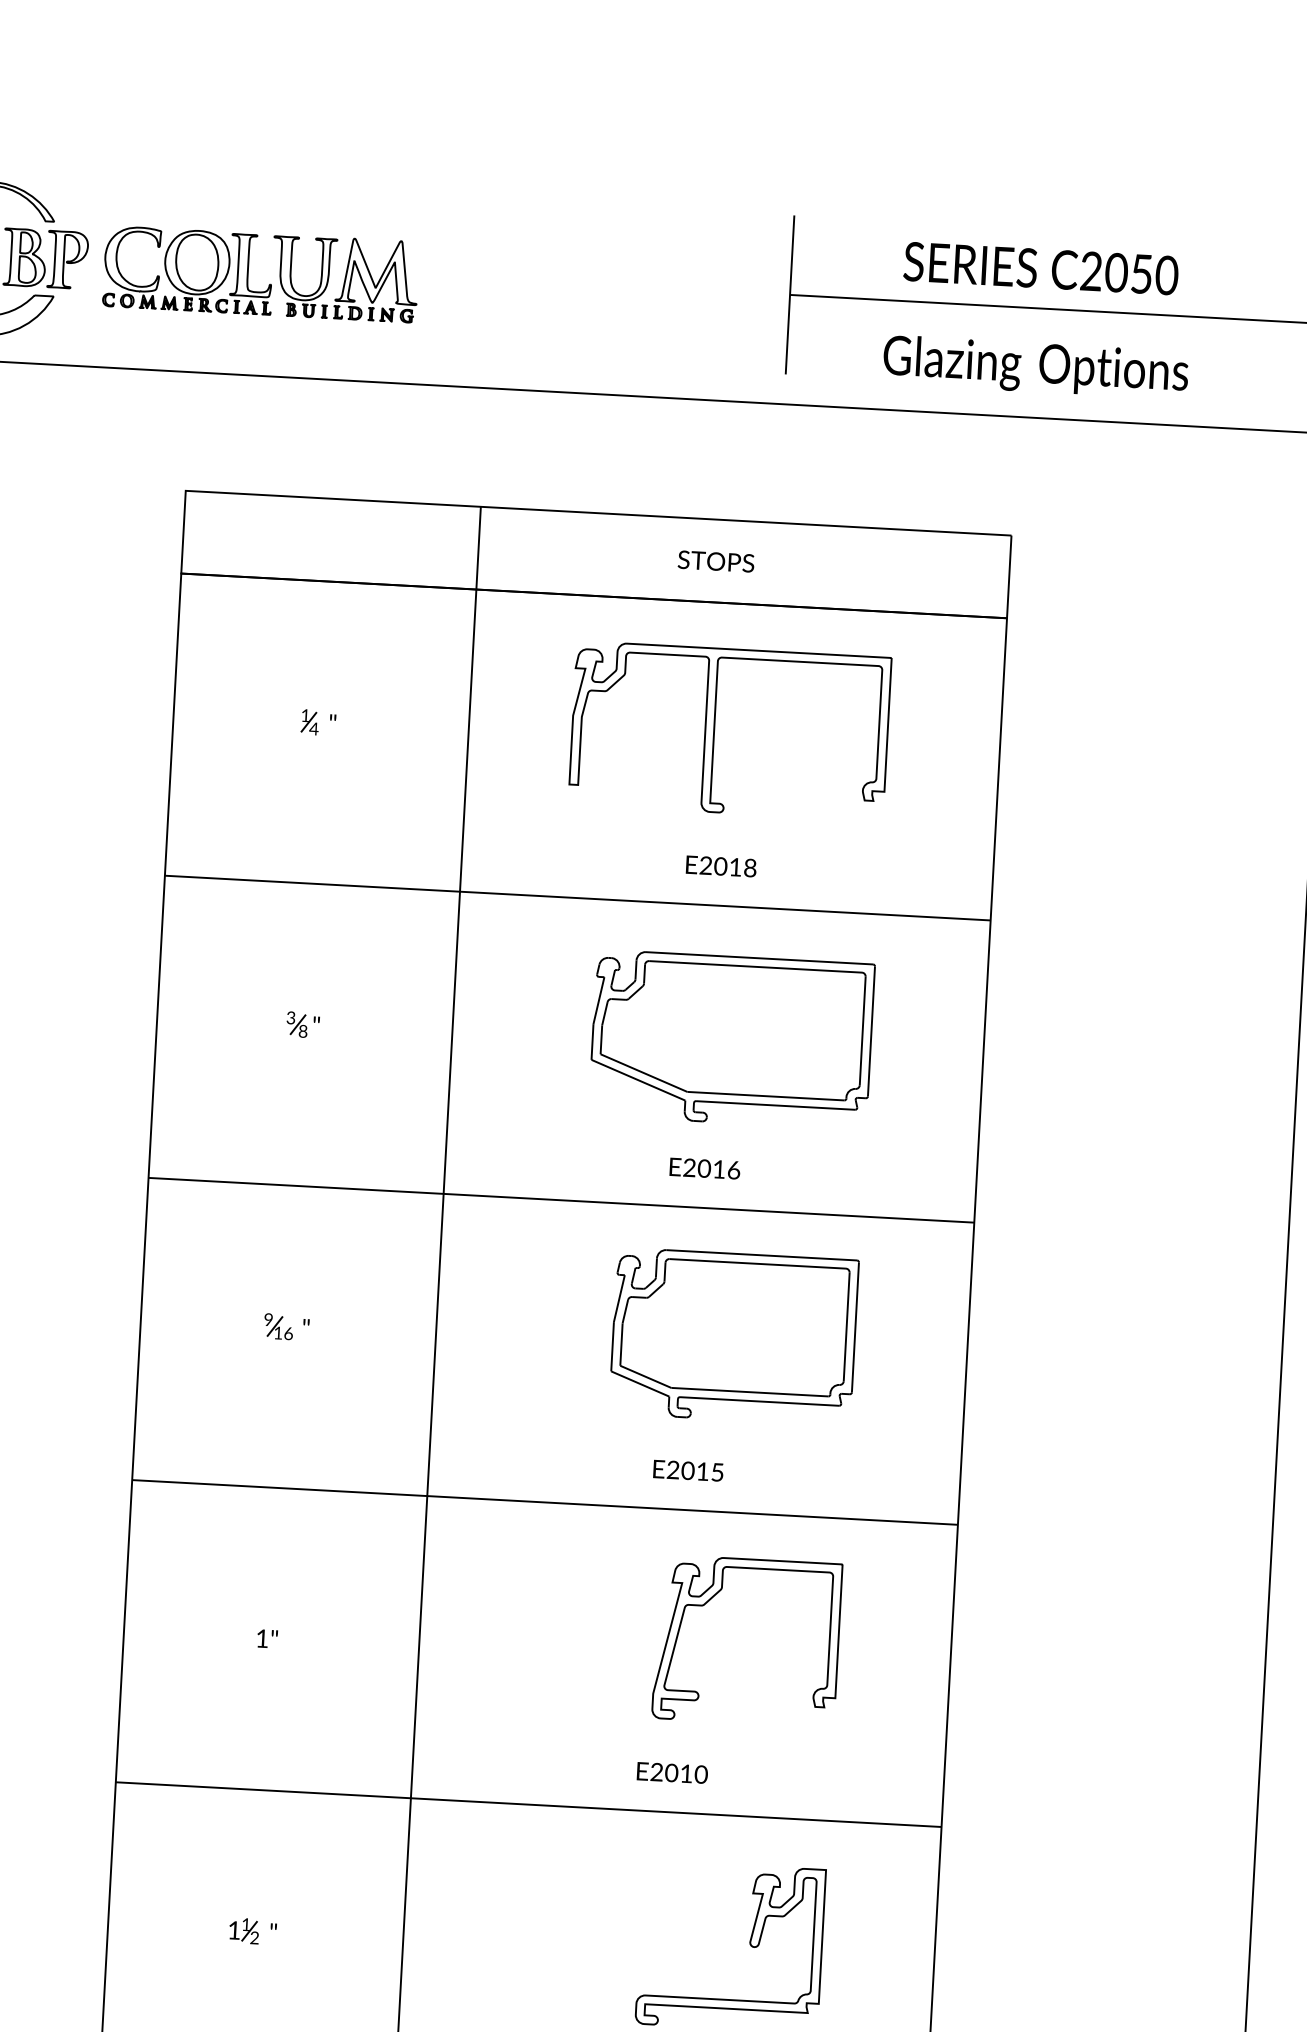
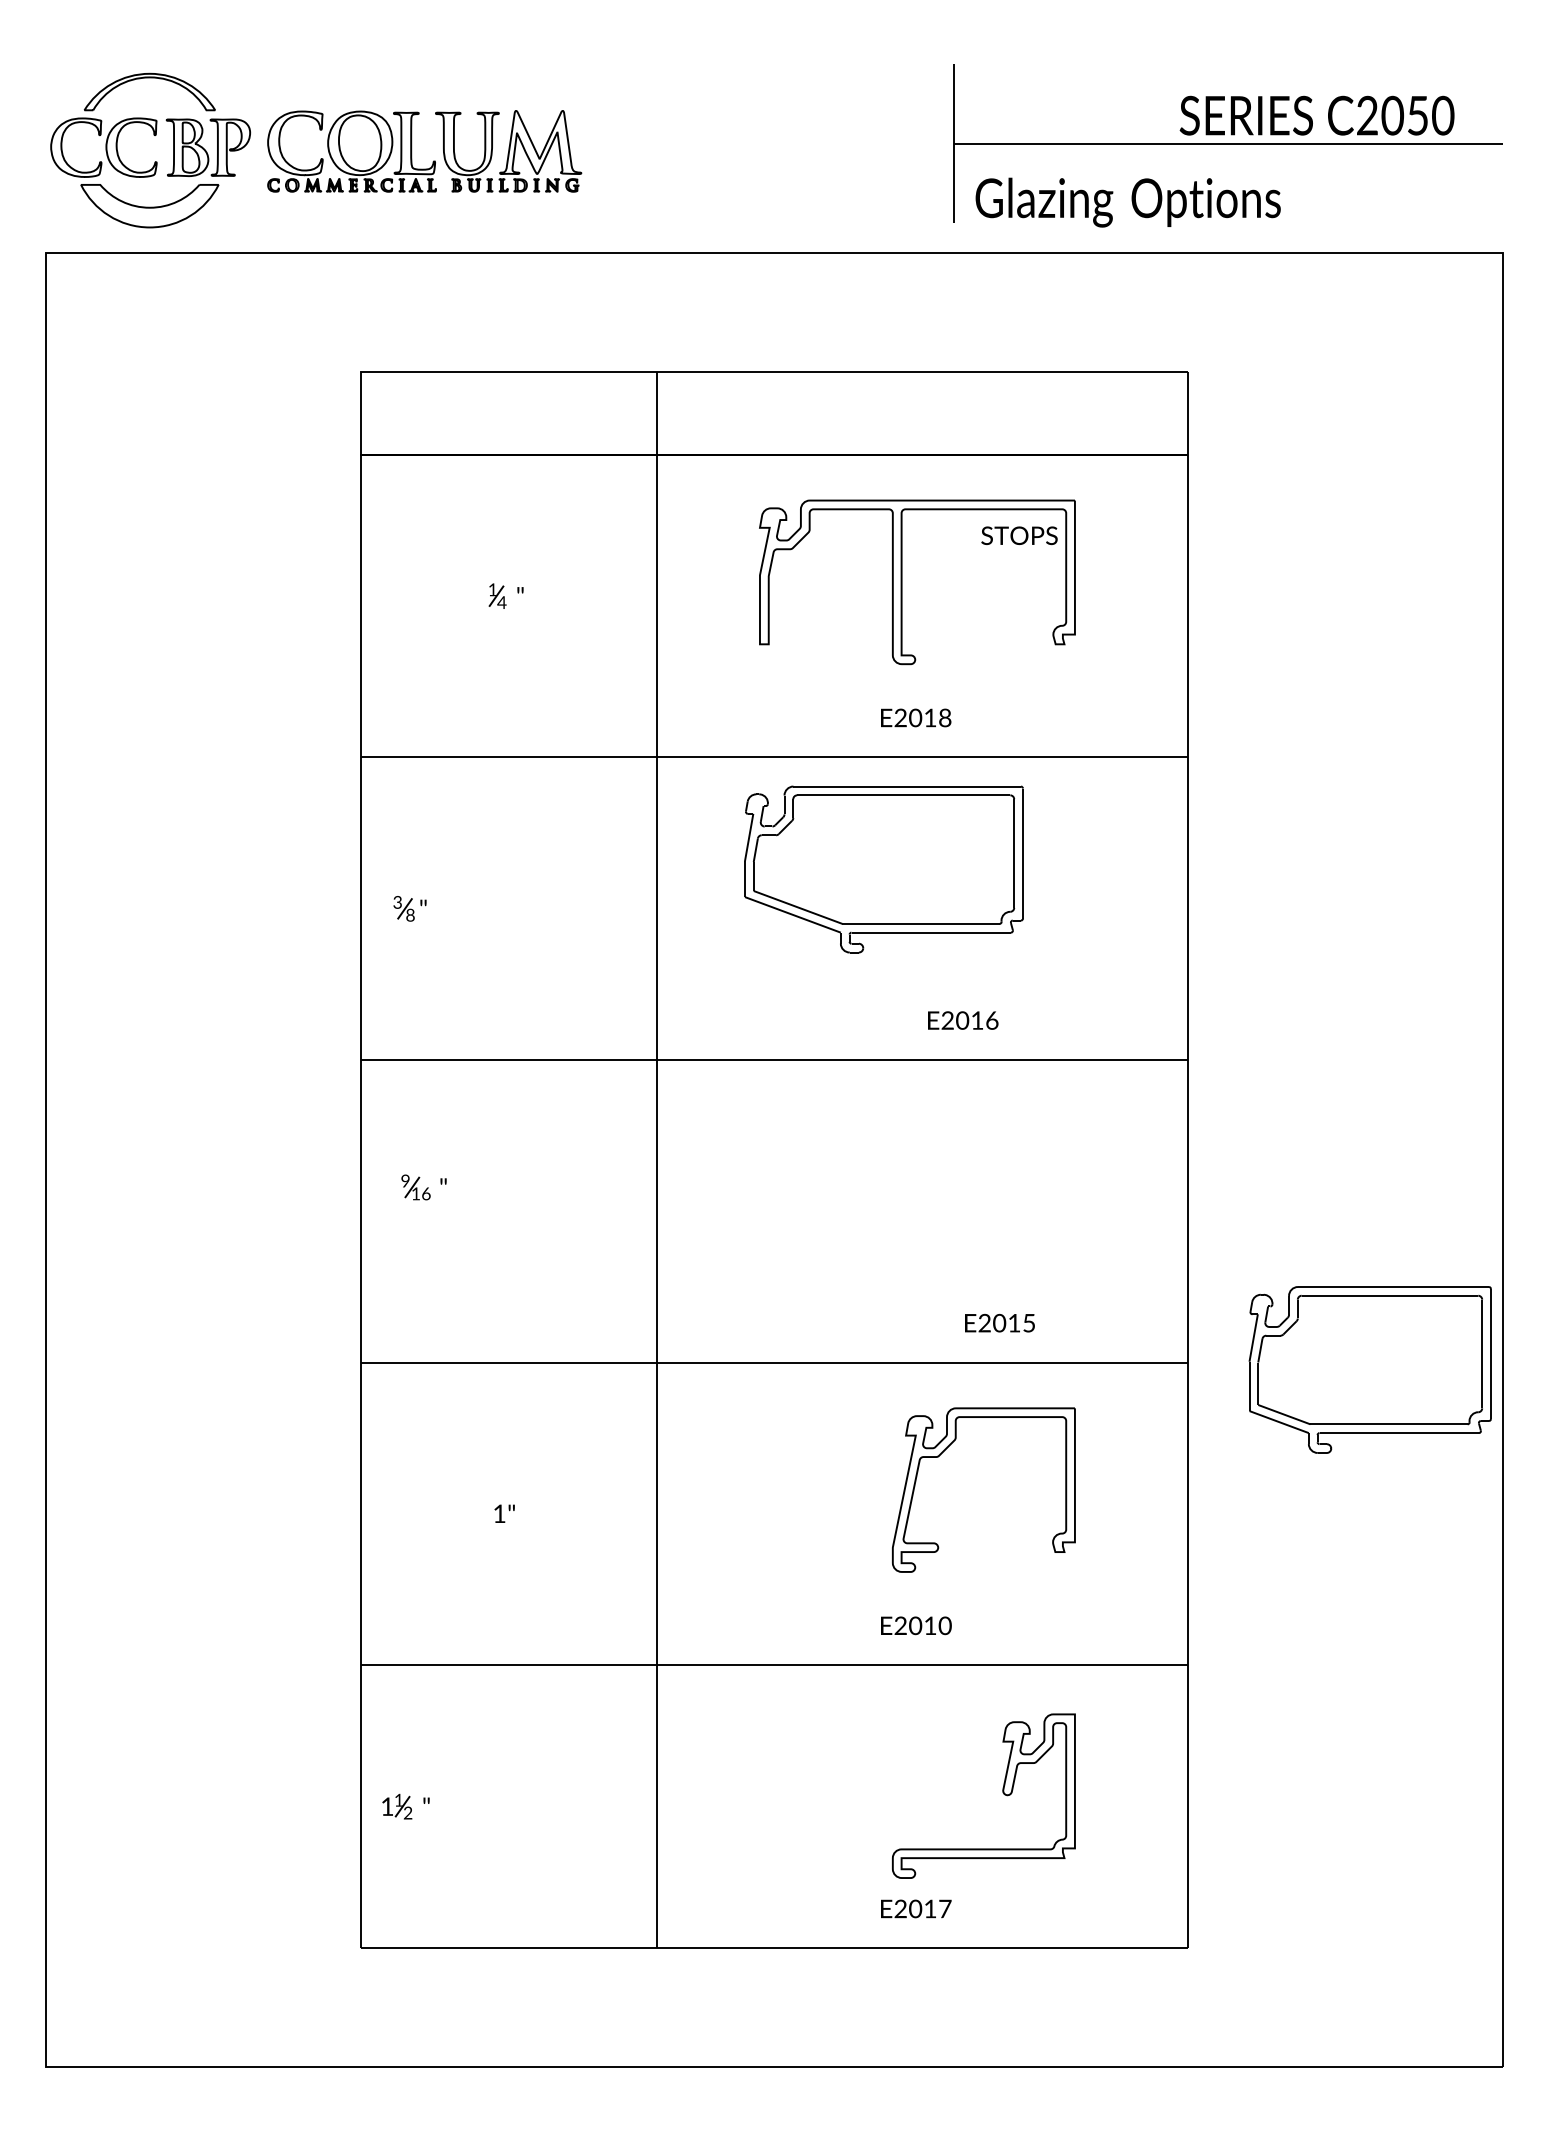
text: (1040, 268) -> (1316, 115), moved
text: (1035, 367) -> (1127, 202), moved
text: (716, 561) -> (1019, 535), moved
part: (302, 1024) -> (409, 908), moved
part: (731, 1039) -> (883, 869), moved
text: (705, 1168) -> (963, 1020), moved
part: (286, 1327) -> (423, 1187), moved
part: (733, 1336) -> (1369, 1369), moved
text: (688, 1470) -> (999, 1322), moved
part: (252, 1931) -> (405, 1806), moved

